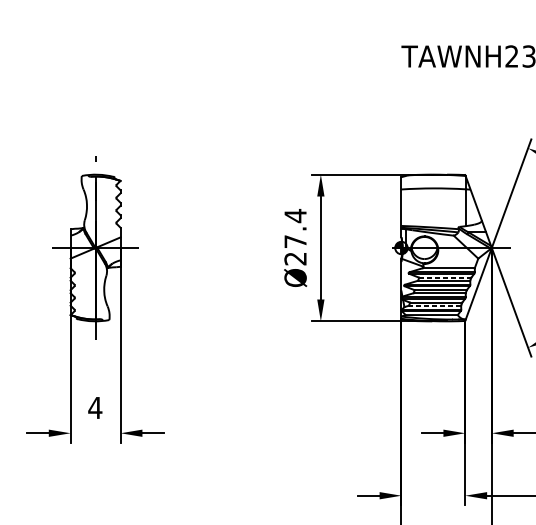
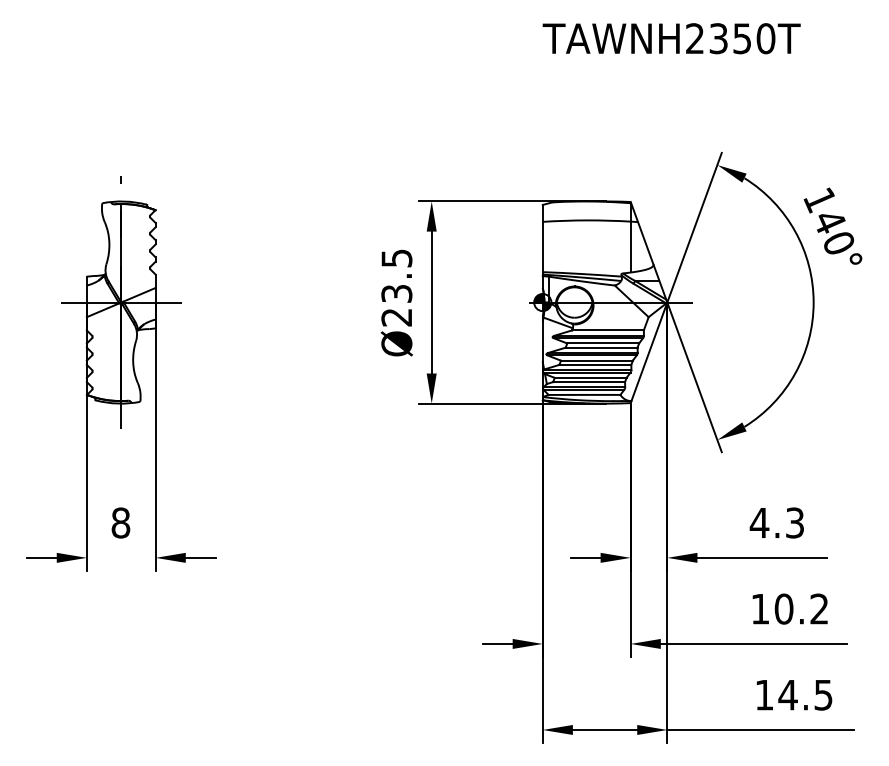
text: (295, 228) -> (396, 275), Ø27.4 -> Ø23.5
line: (445, 277) -> (603, 343), dashed -> solid
line: (435, 306) -> (589, 382), dashed -> solid
text: (95, 407) -> (120, 522), 4 -> 8

